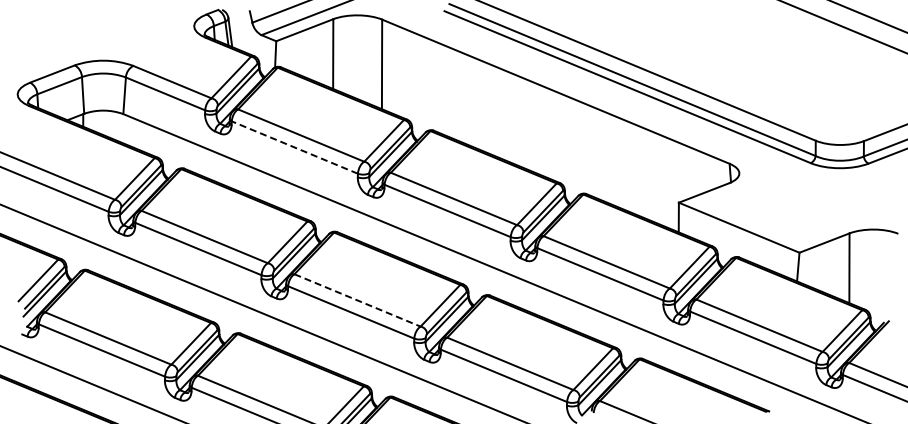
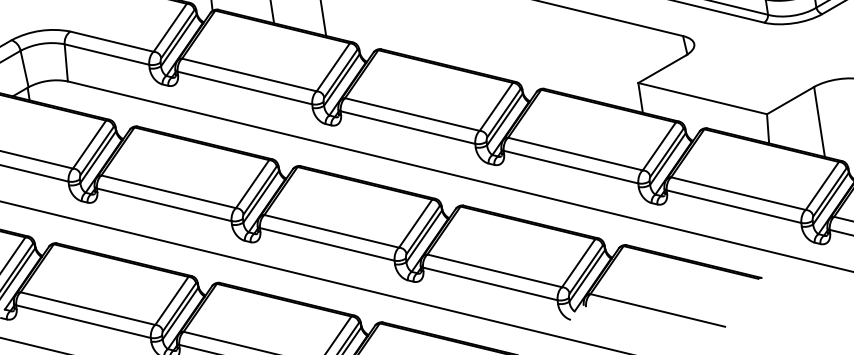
line: (294, 147) -> (244, 88), dashed -> solid
line: (358, 300) -> (332, 231), dashed -> solid

